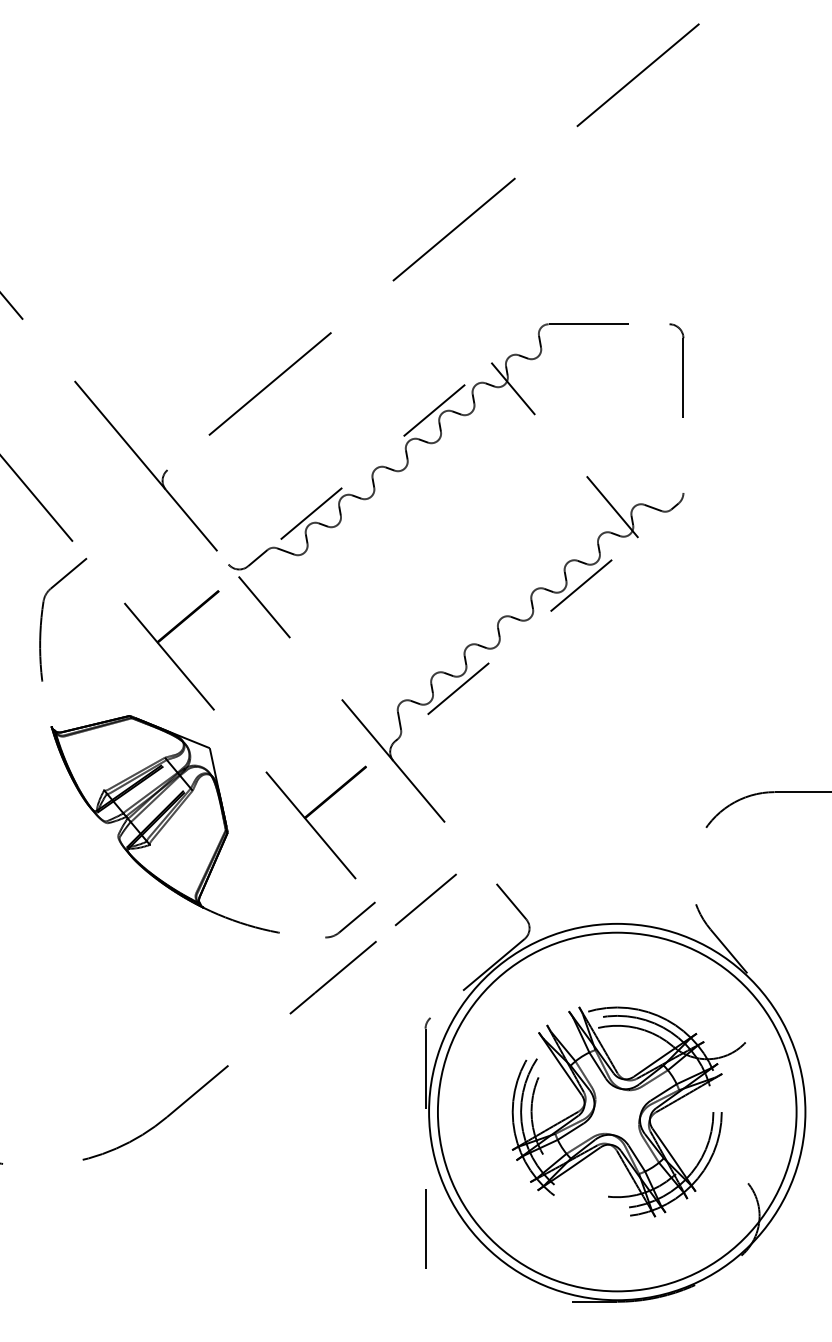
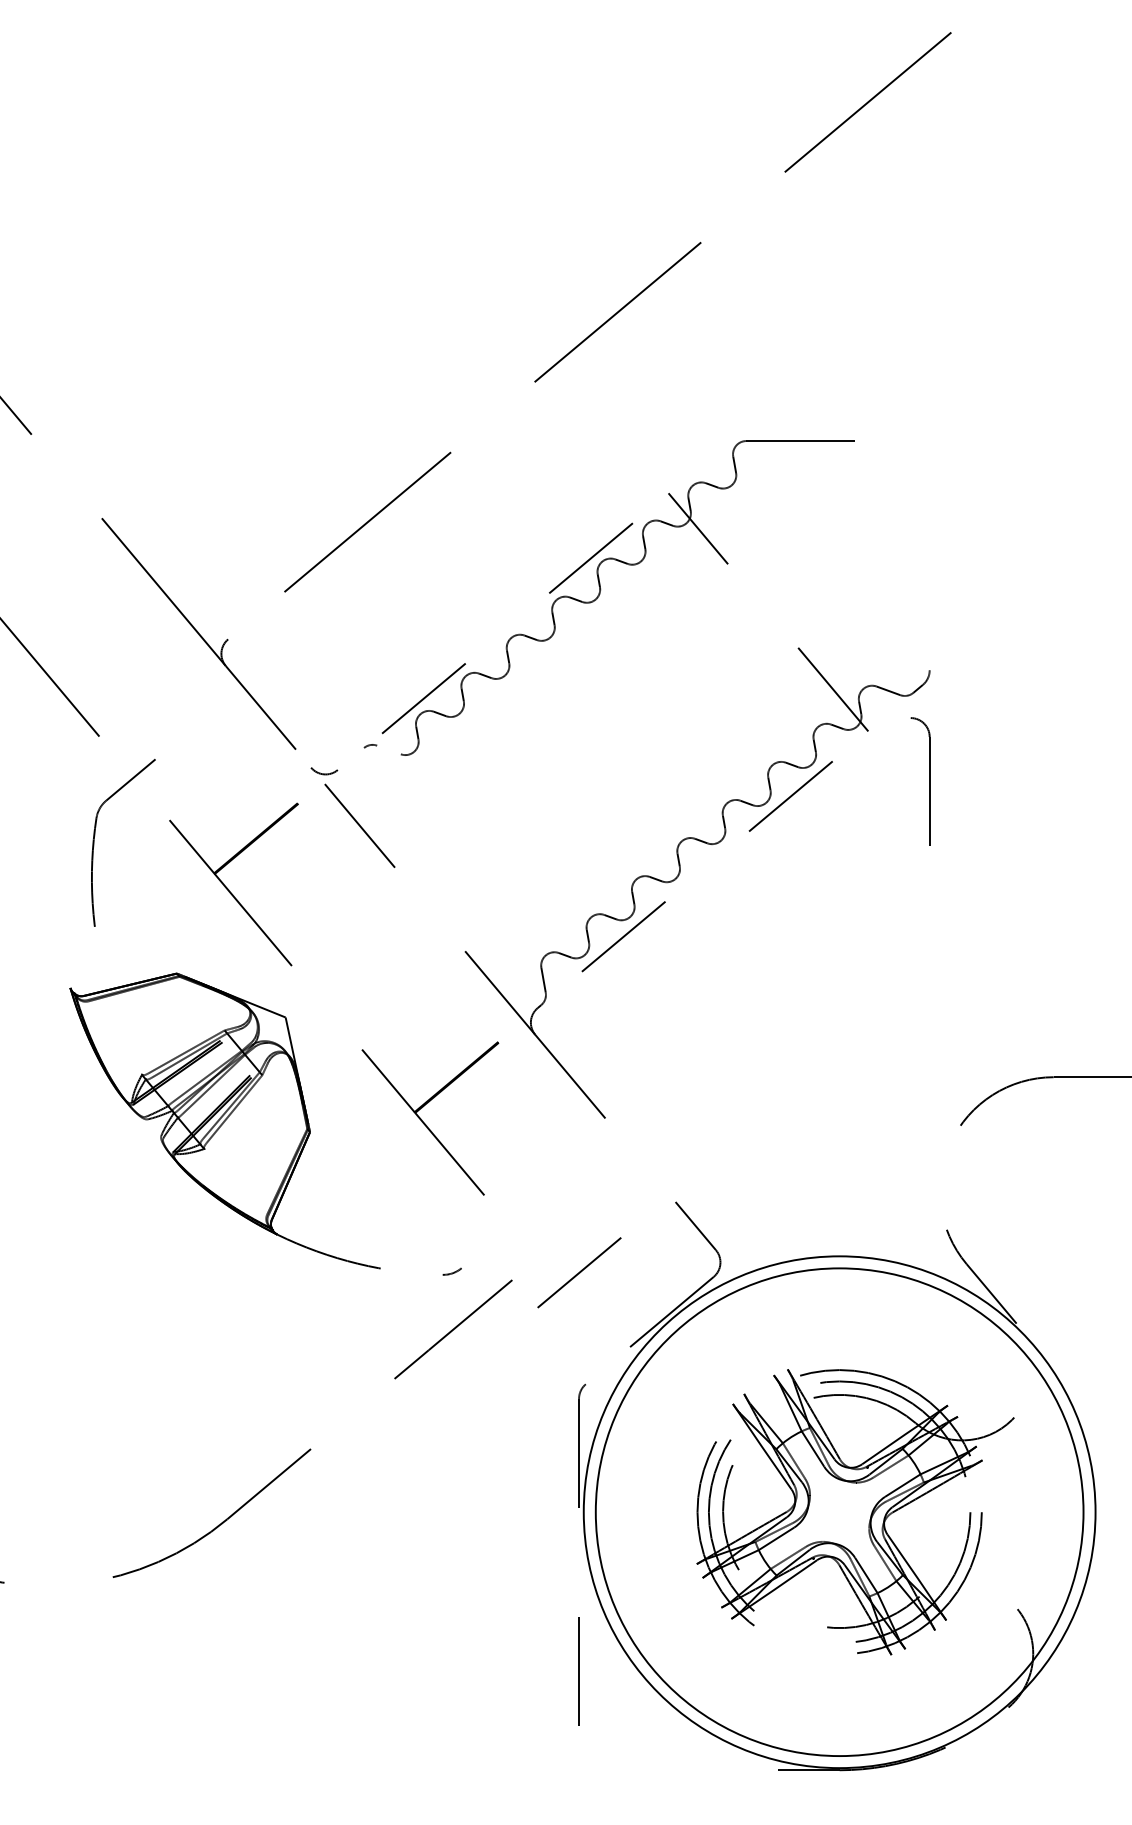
part: (683, 370) -> (929, 781), moved
line: (285, 551) -> (388, 749), removed
line: (257, 557) -> (350, 758), removed
part: (42, 614) -> (95, 835), moved
line: (425, 899) -> (579, 1272), moved
line: (356, 917) -> (485, 1247), removed

